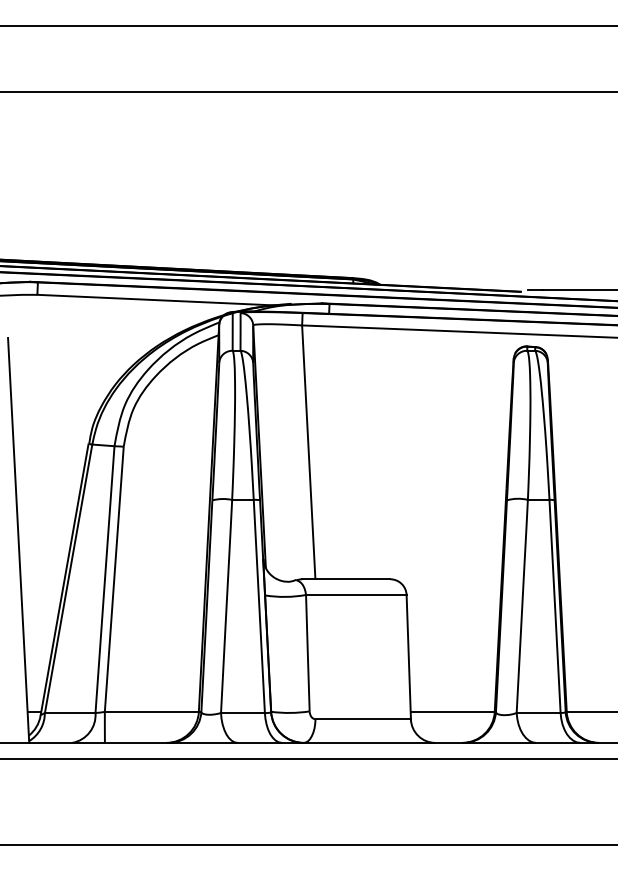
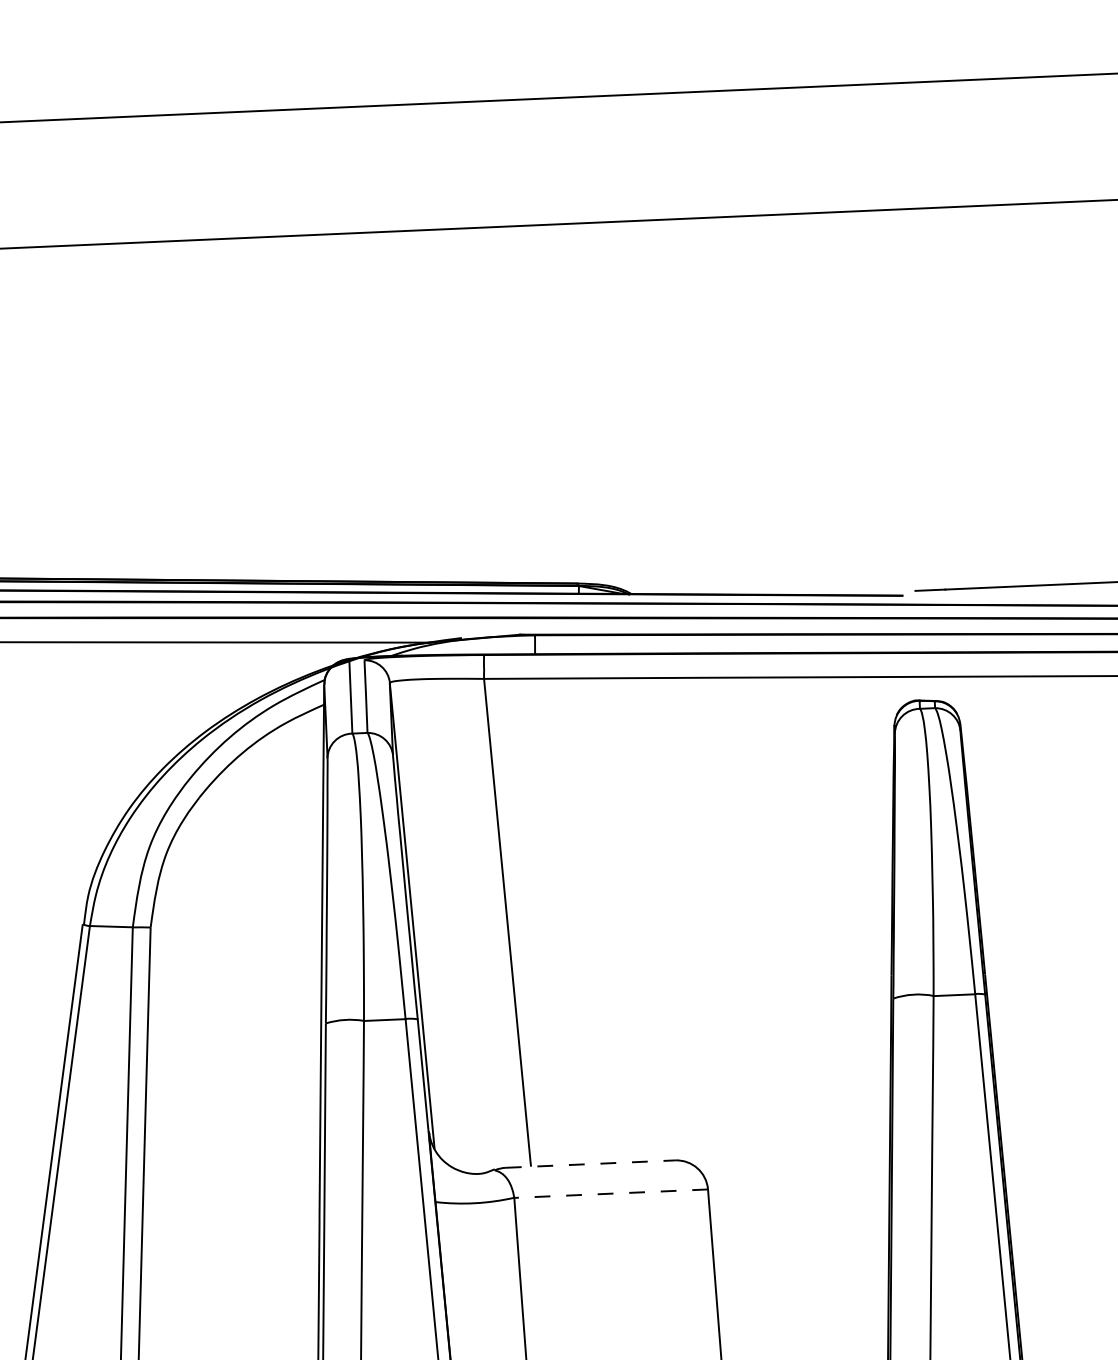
line: (346, 579) -> (590, 1164), solid -> dashed
line: (355, 595) -> (609, 1194), solid -> dashed

